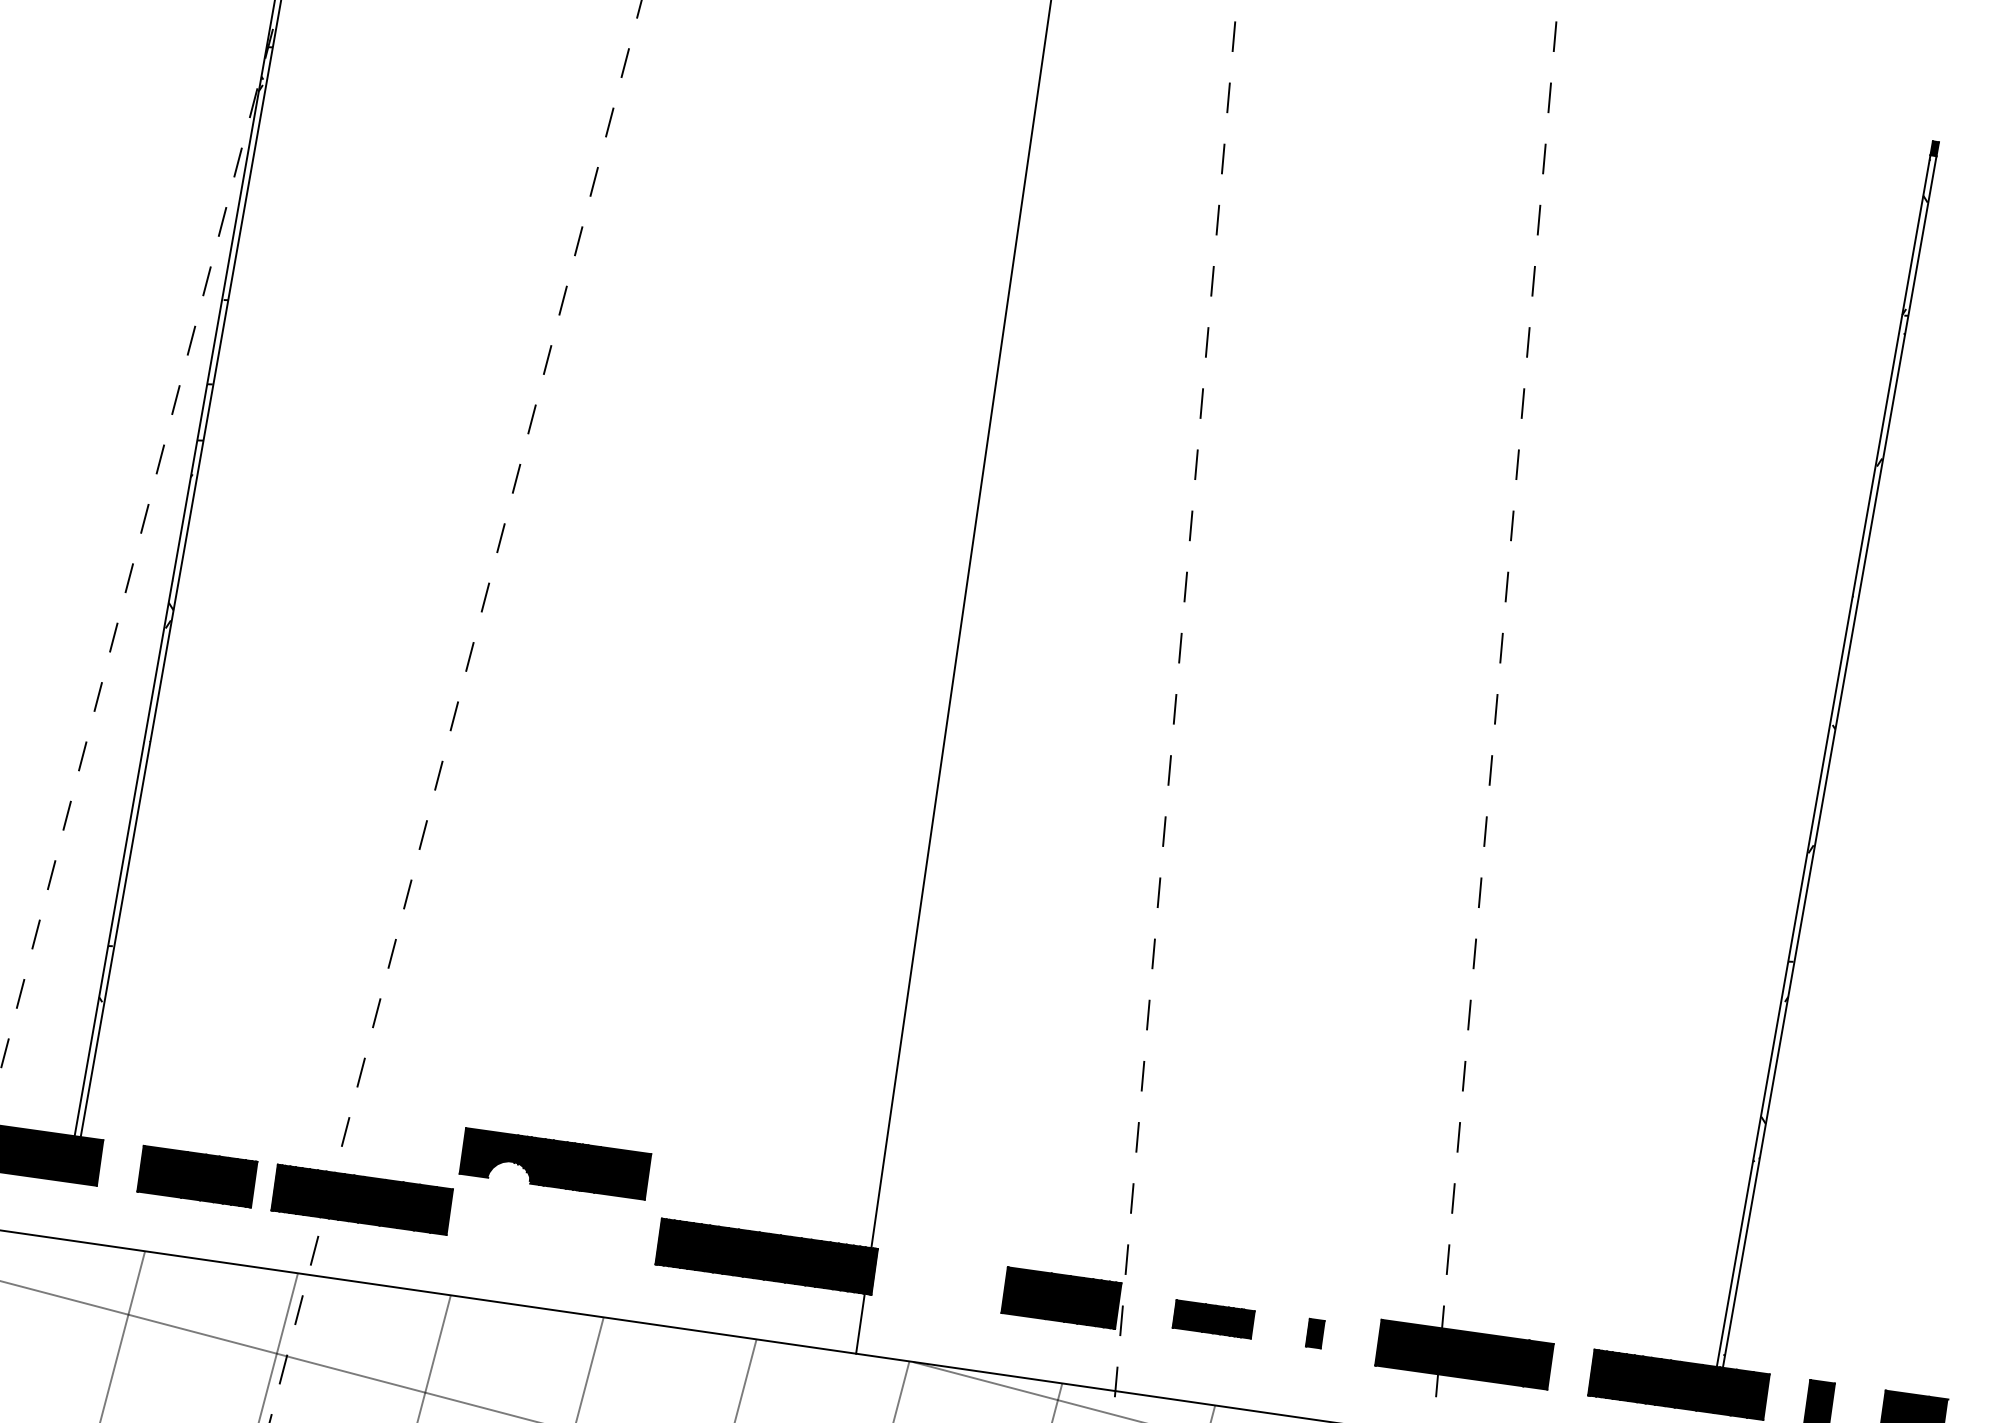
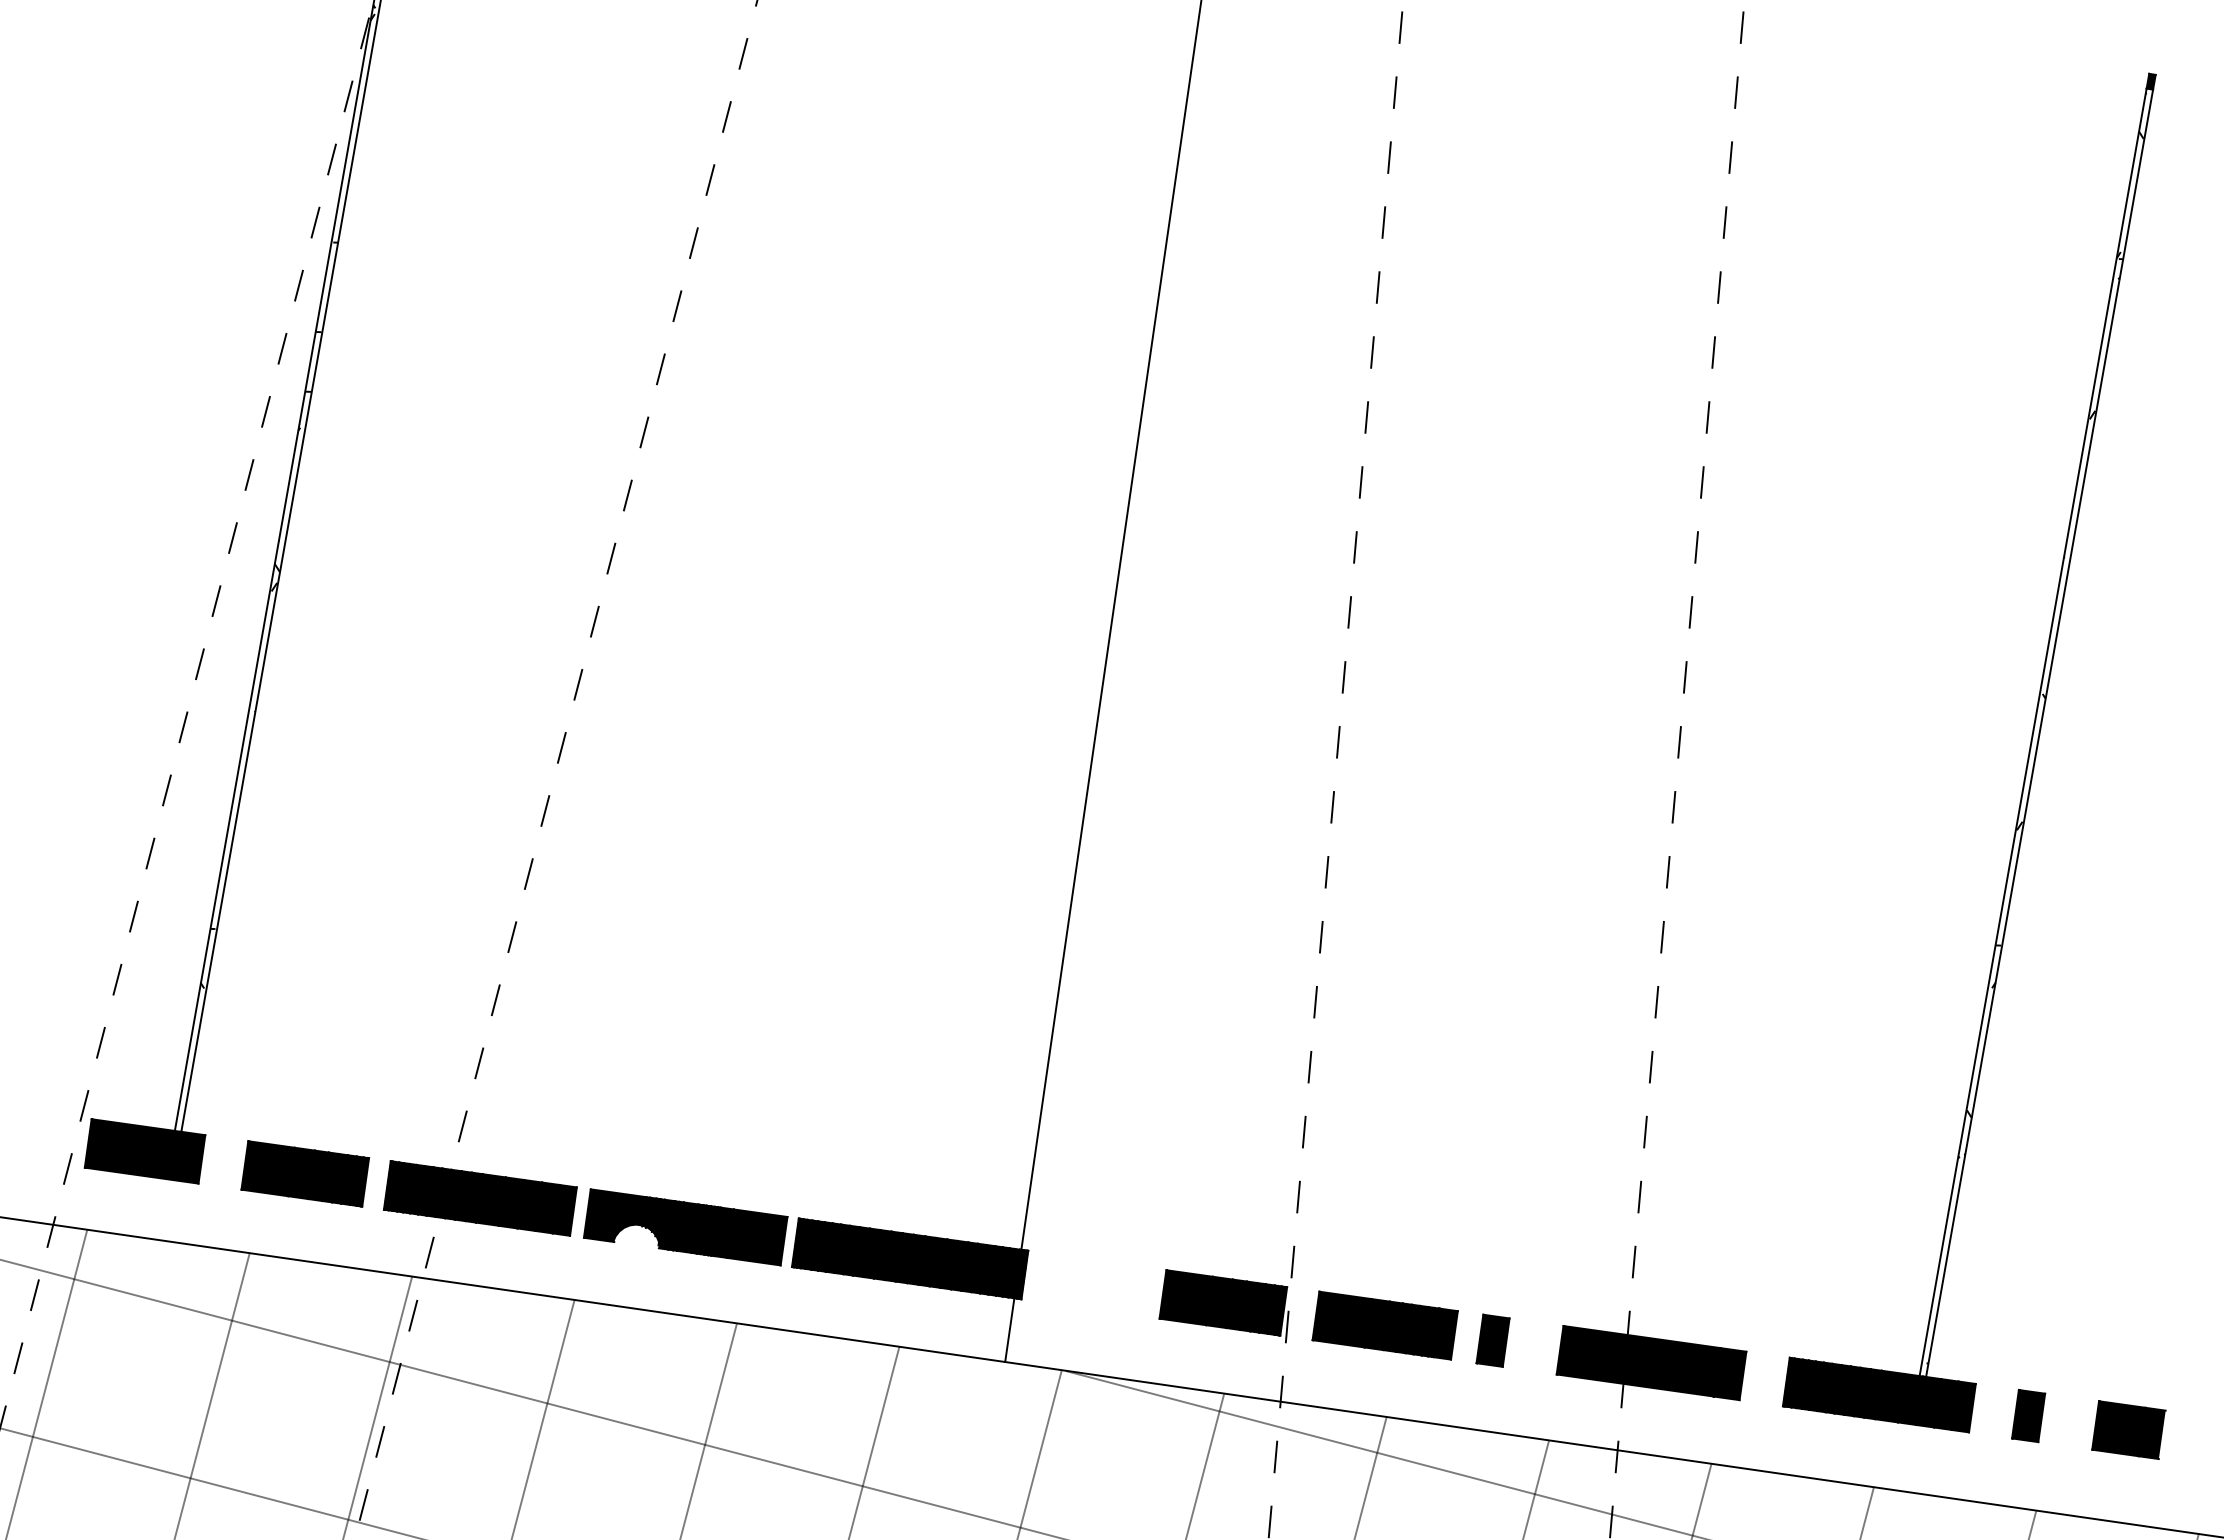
part: (555, 1164) -> (685, 1227), moved
part: (1213, 1319) -> (1384, 1325), size x1.67
part: (1314, 1333) -> (1492, 1340), size x1.67

